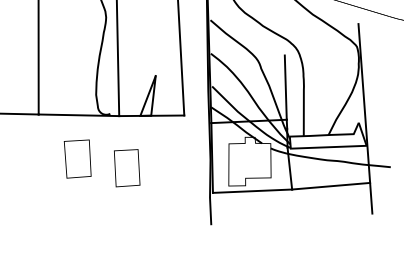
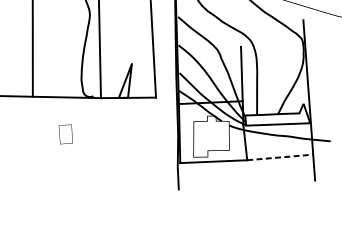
part: (77, 158) -> (65, 133), size x0.6
part: (127, 168) -> (107, 142), removed
line: (331, 186) -> (280, 157), solid -> dashed

